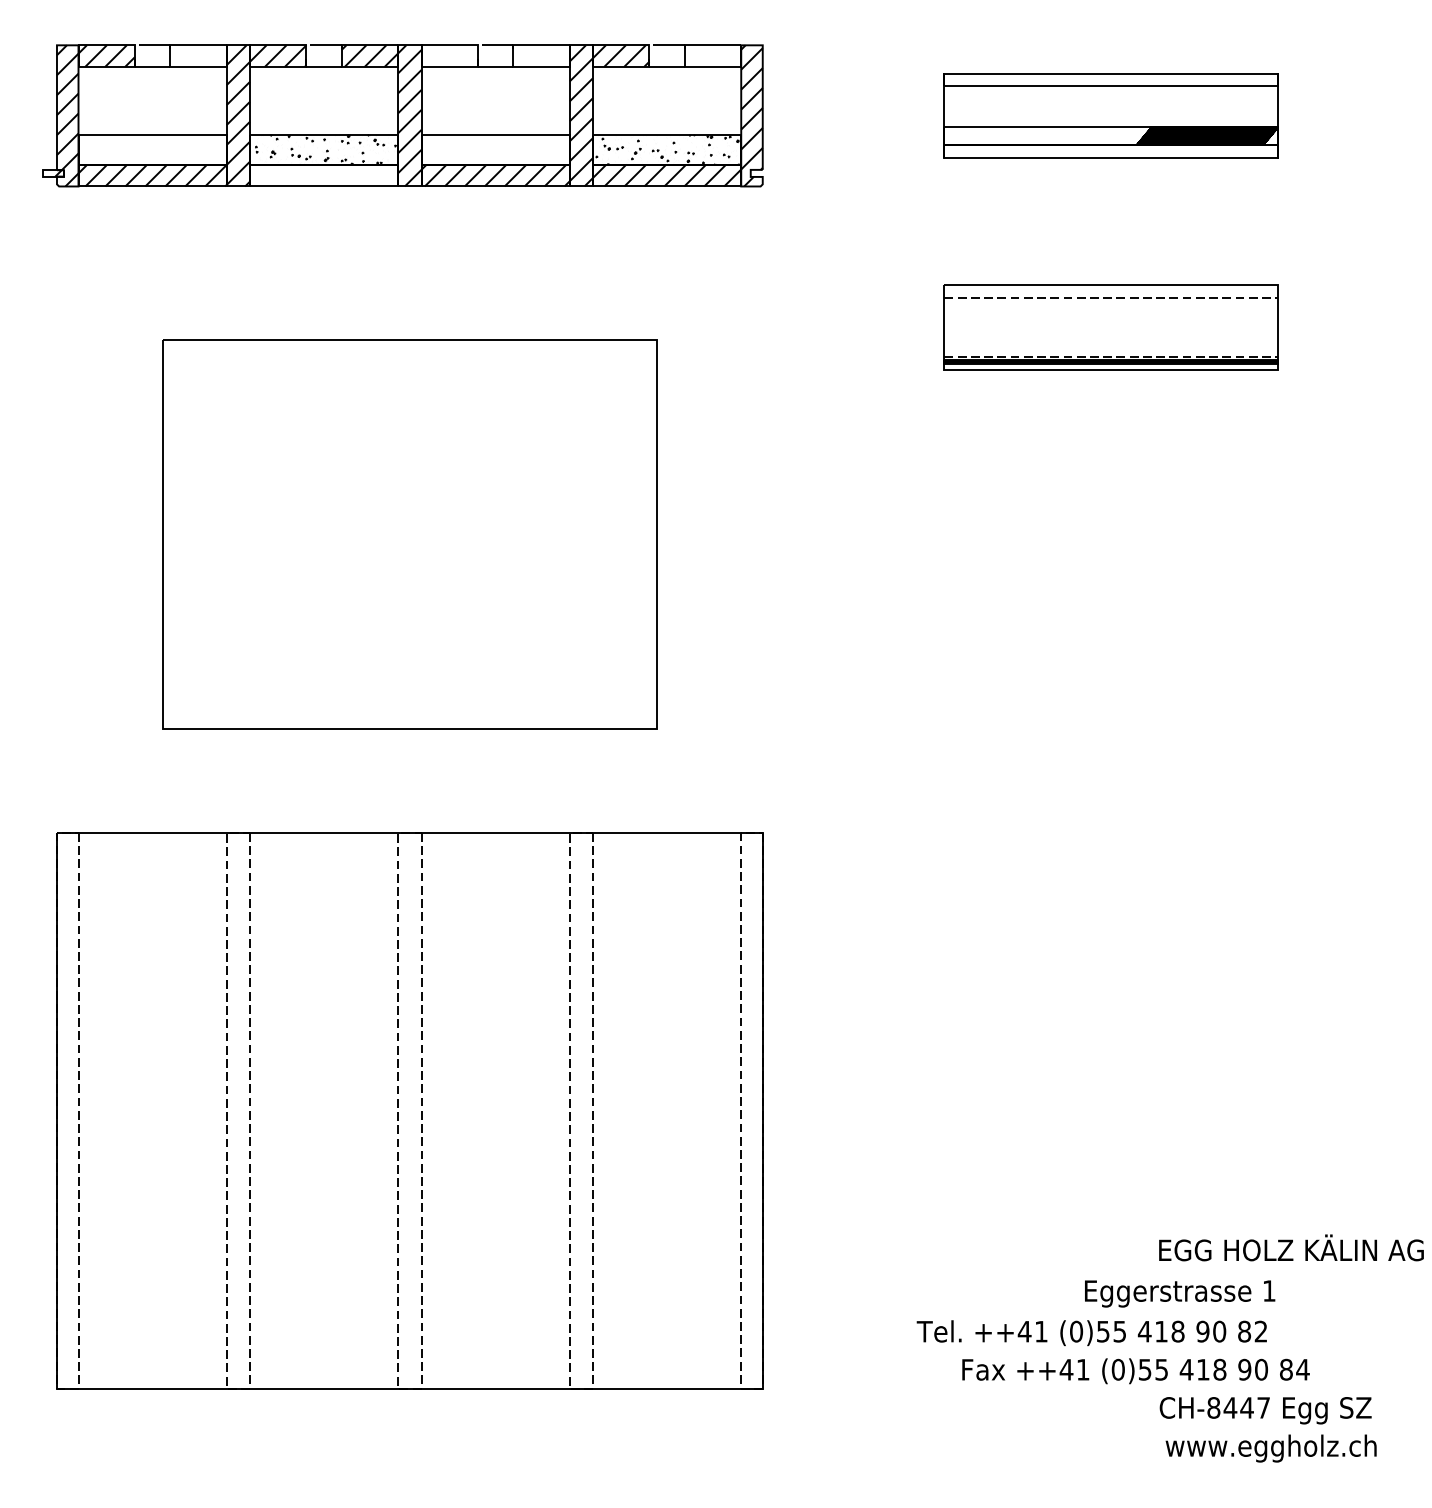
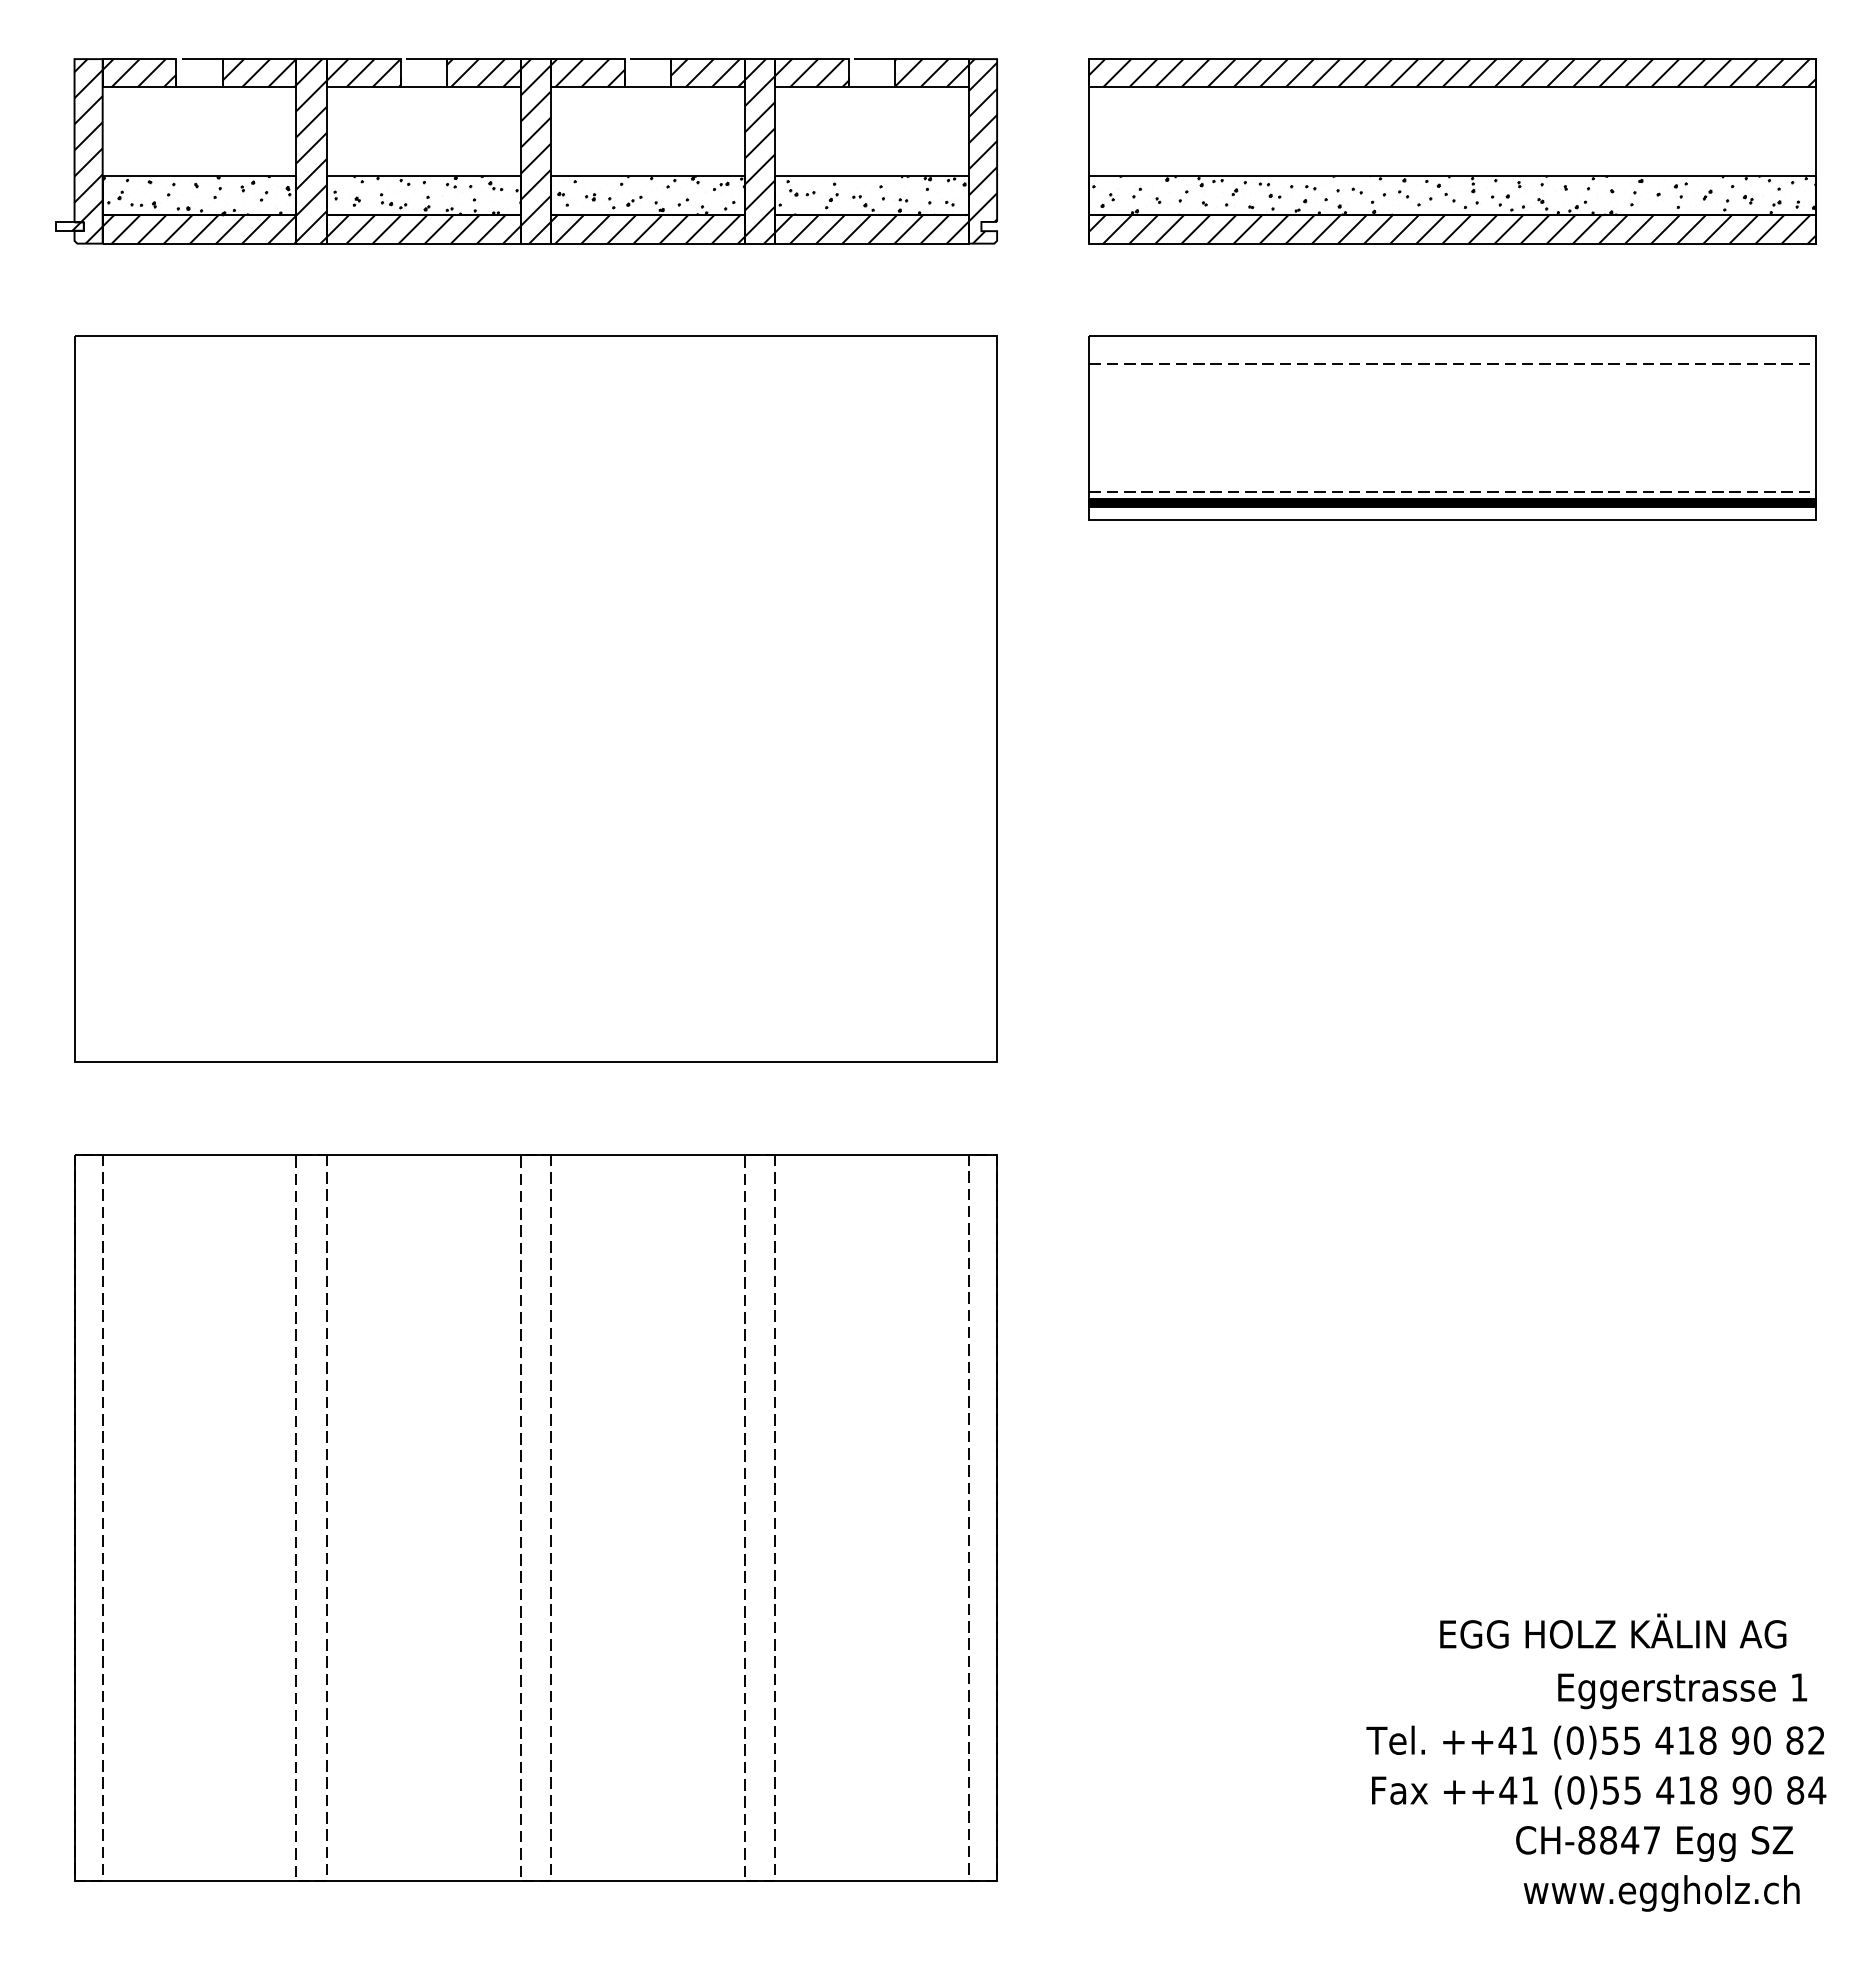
hatch: (198, 56) -> (259, 73), added
hatch: (449, 56) -> (587, 73), added
hatch: (541, 56) -> (707, 73), added
hatch: (712, 56) -> (931, 73), added
part: (1111, 115) -> (1452, 151), size x1.67
hatch: (152, 149) -> (199, 195), added
hatch: (496, 149) -> (648, 195), added
hatch: (323, 175) -> (423, 229), added
part: (1111, 327) -> (1452, 427), size x1.67
part: (409, 534) -> (535, 698), size x1.43
part: (409, 1110) -> (535, 1517), moved
text: (1291, 1247) -> (1613, 1630), moved
text: (1179, 1294) -> (1682, 1691), moved
text: (1091, 1333) -> (1595, 1742), moved
text: (1136, 1371) -> (1599, 1792), moved
text: (1230, 1408) -> (1608, 1840), CH-8447 -> CH-8847

